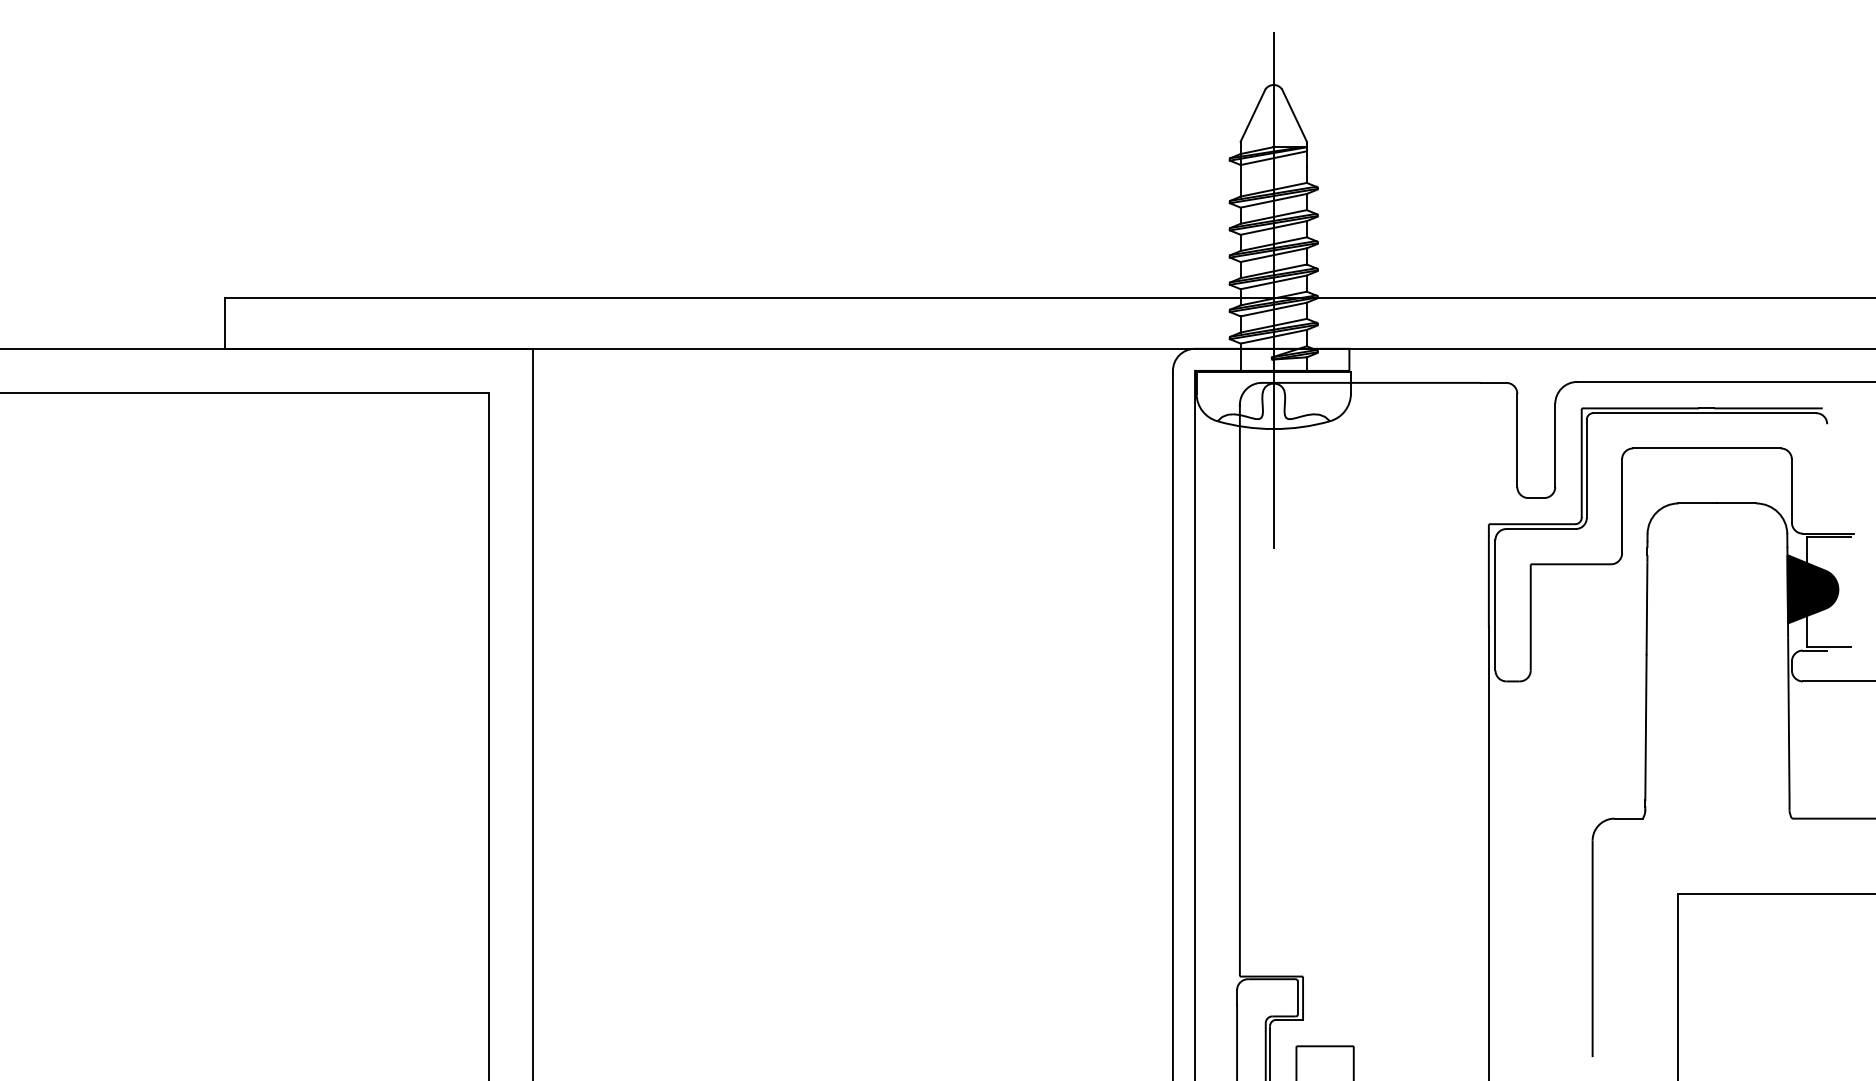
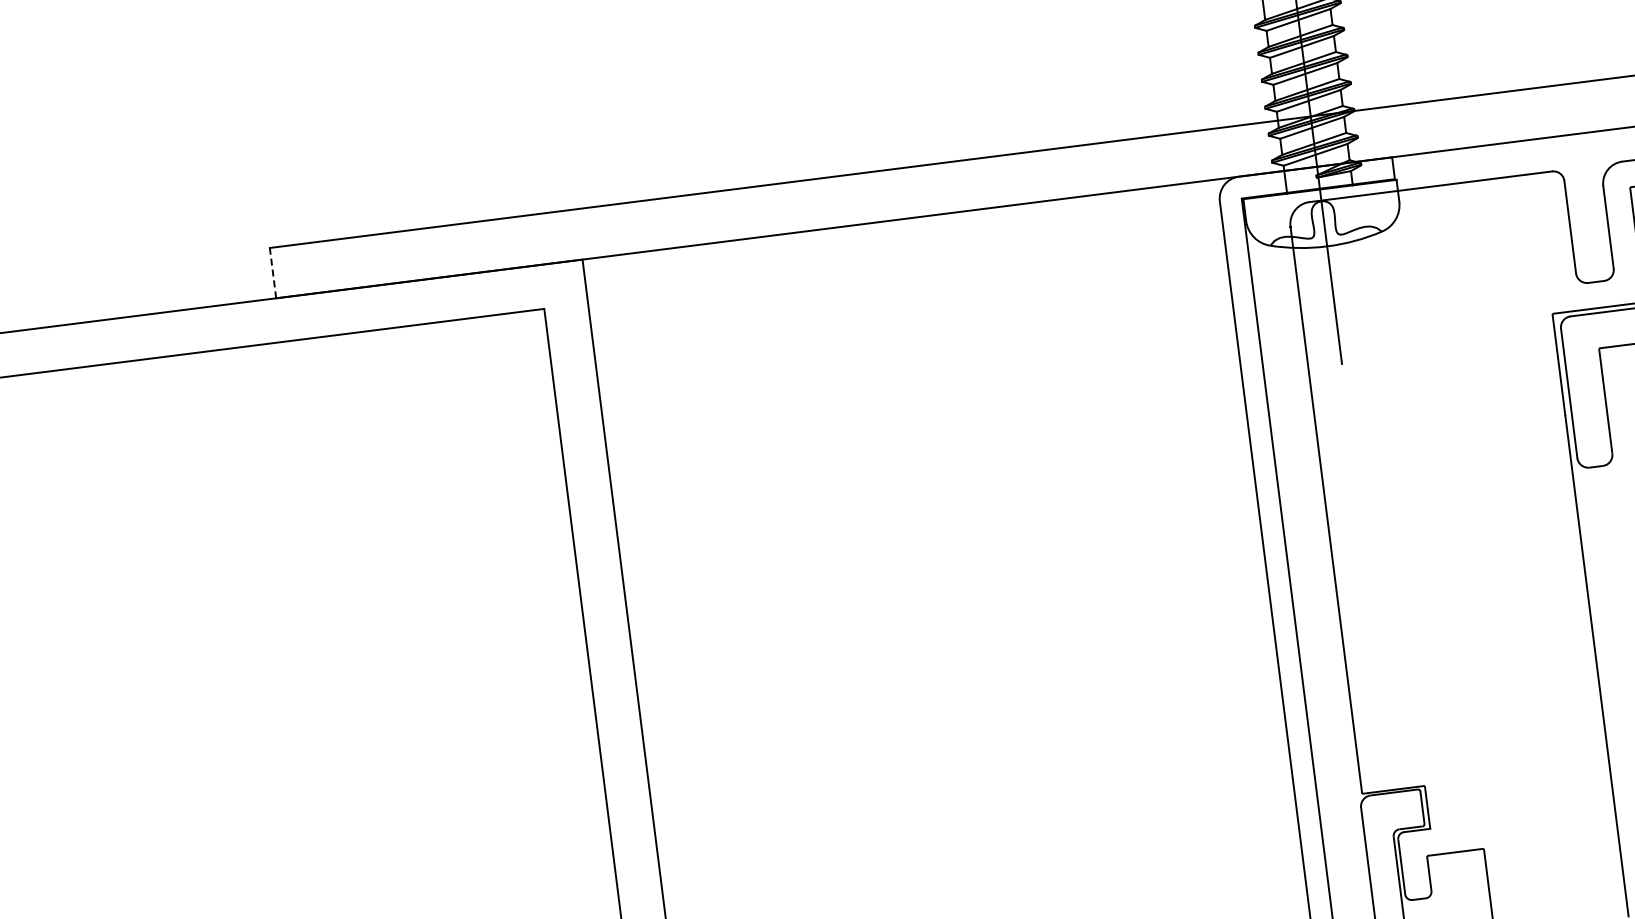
line: (224, 322) -> (272, 272), solid -> dashed

